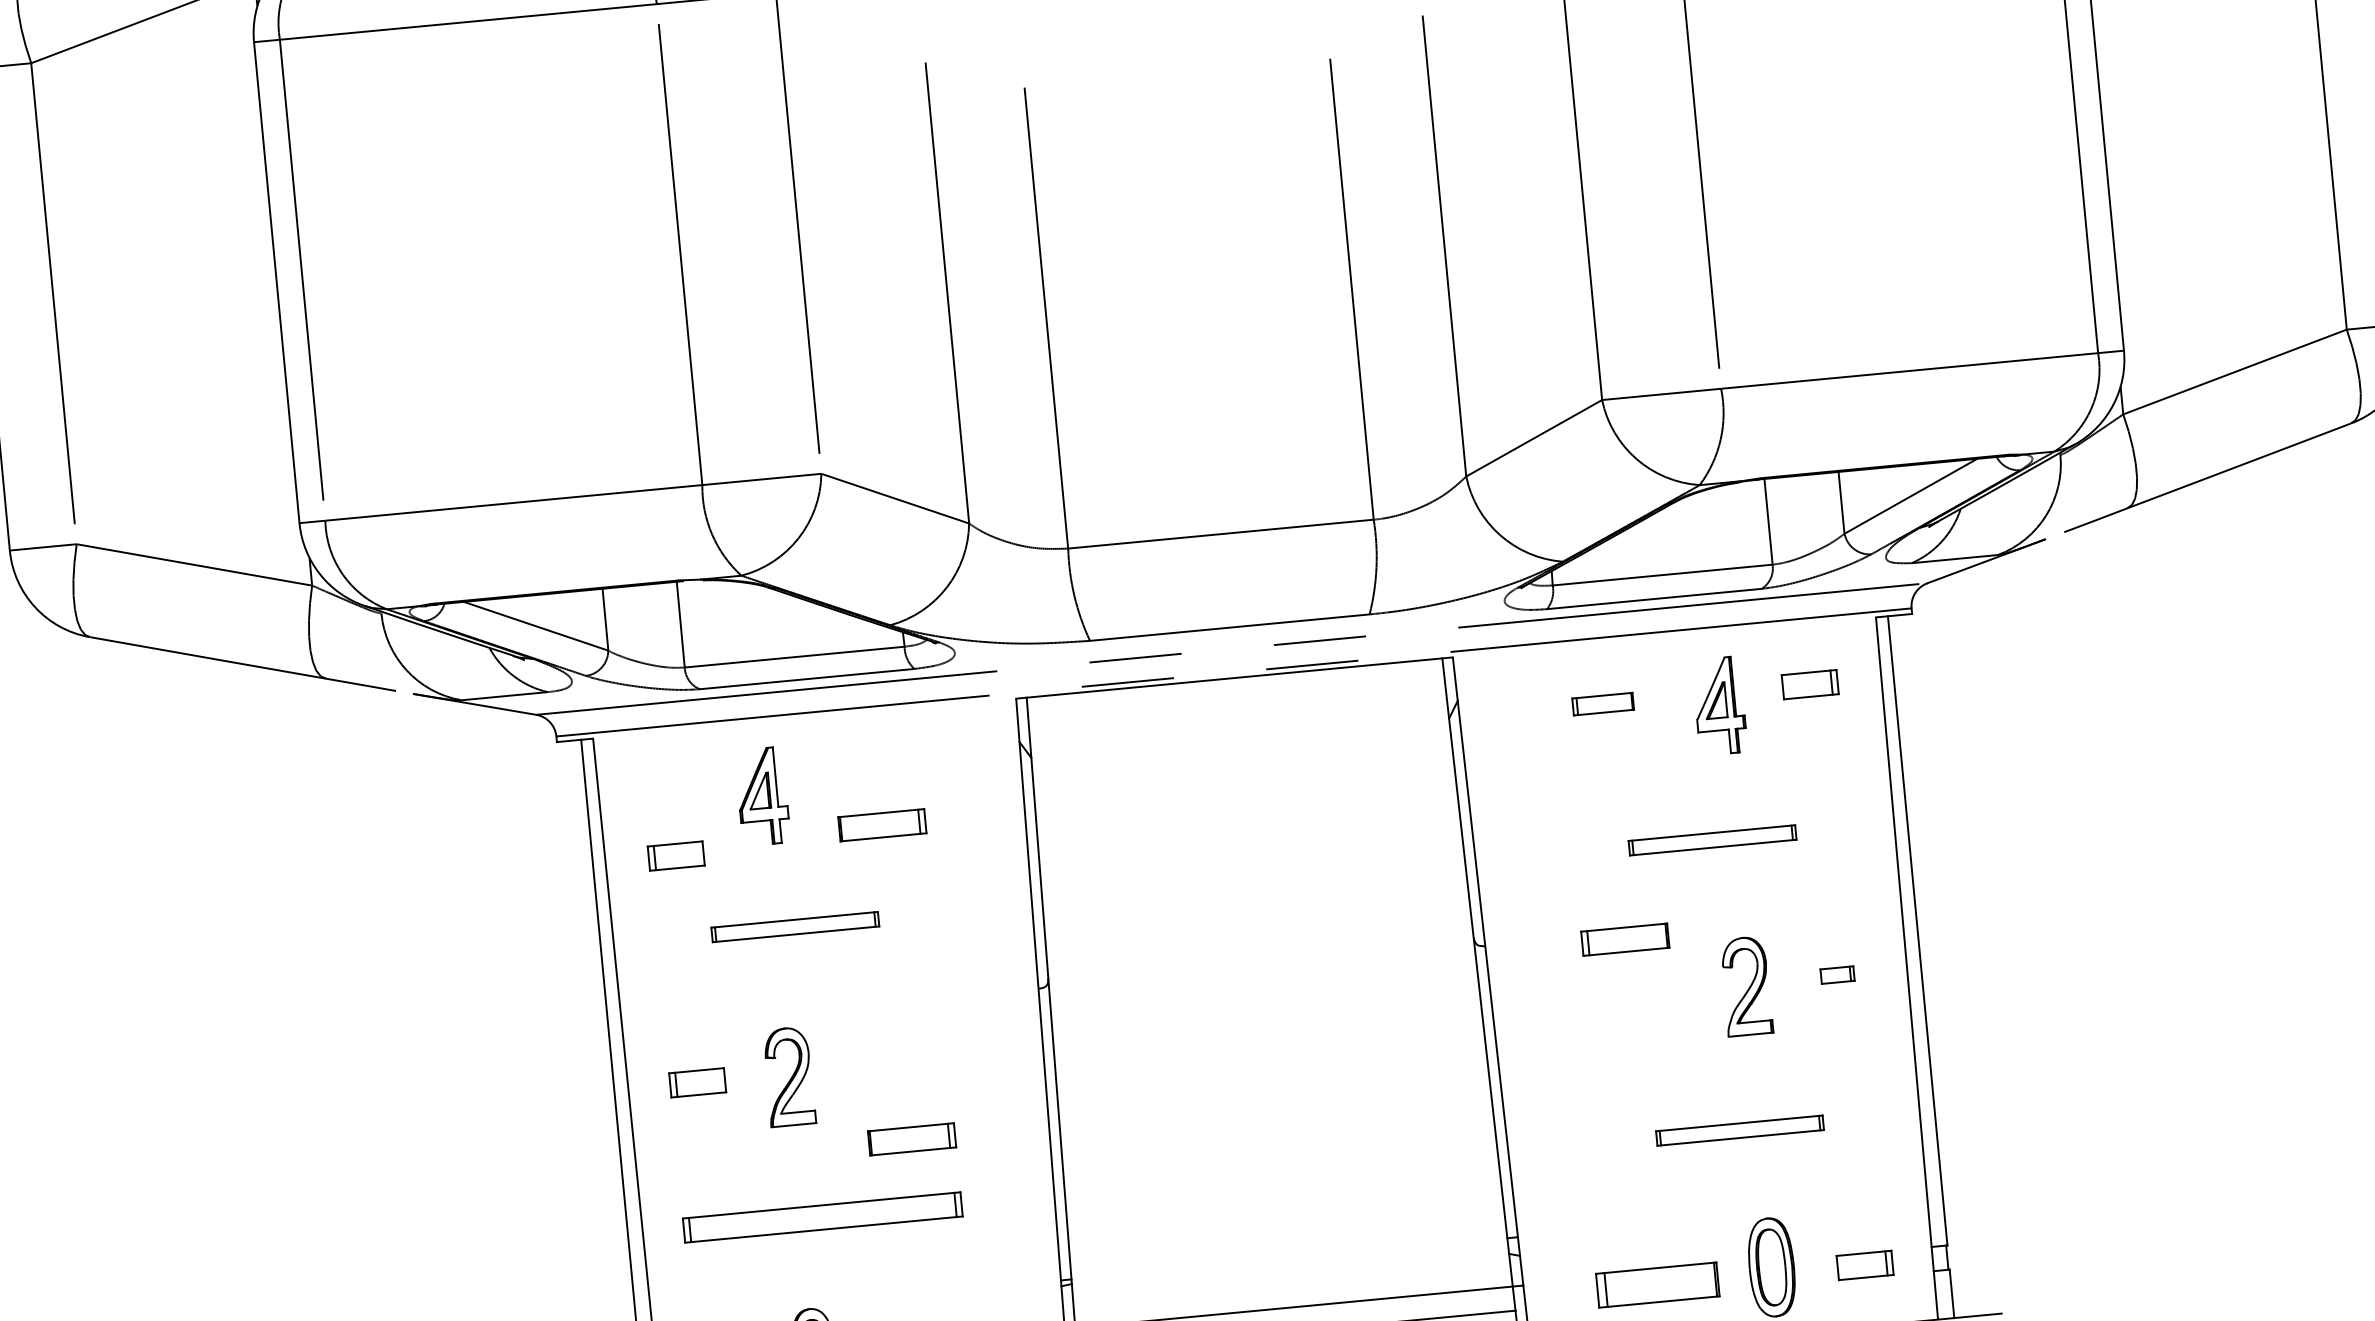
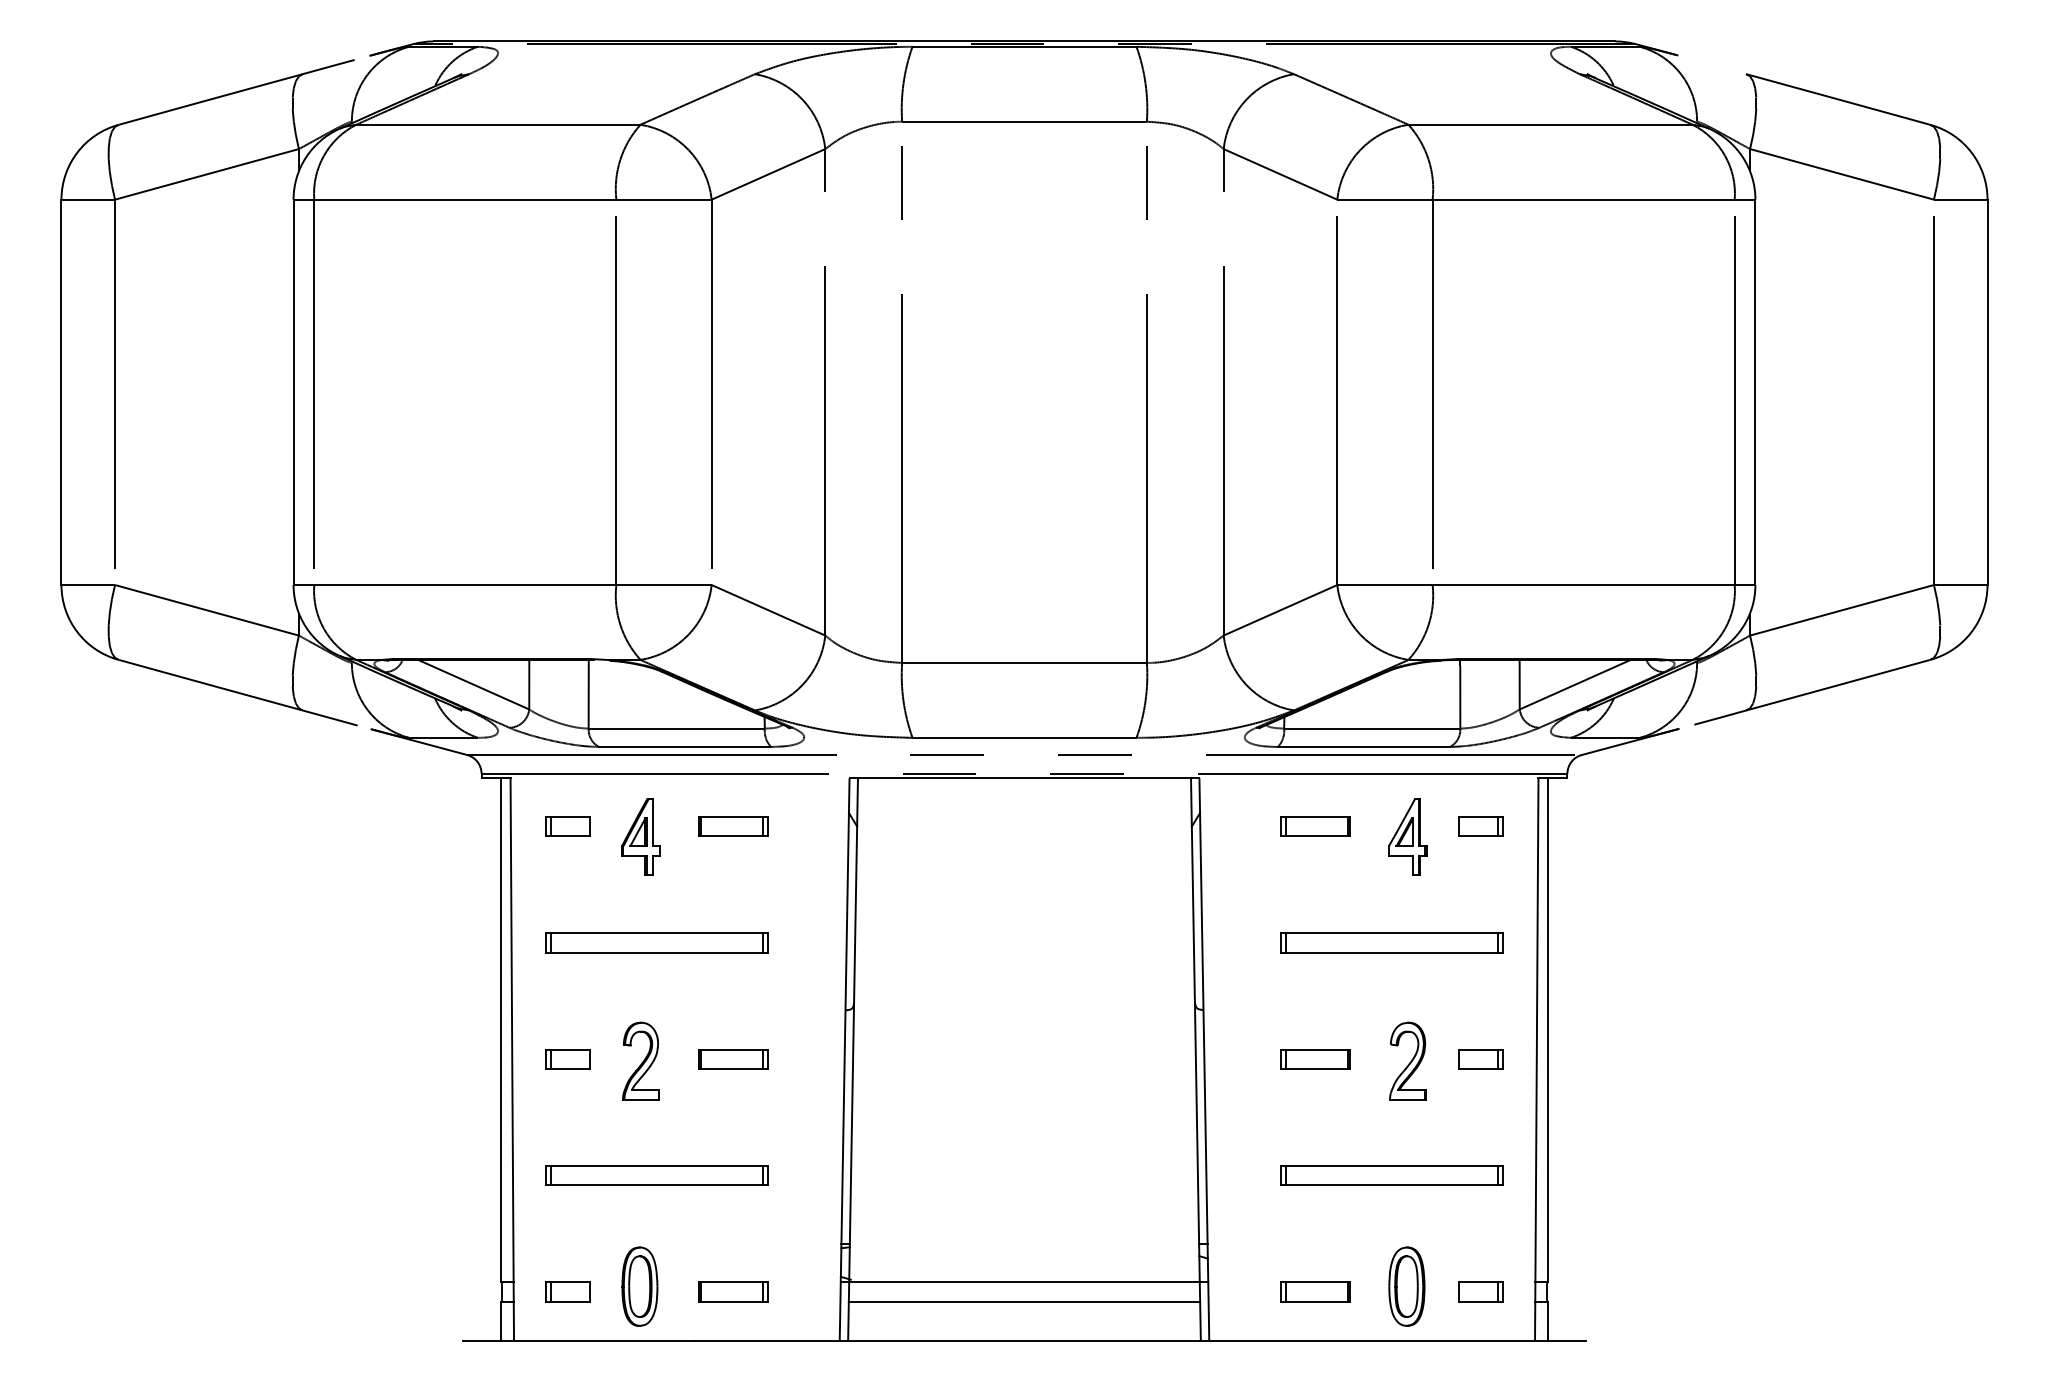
part: (1603, 703) -> (1315, 826), size x1.43
part: (882, 825) -> (733, 826), moved
part: (1711, 839) -> (1391, 942), size x1.67
part: (675, 855) -> (567, 826), moved
part: (794, 926) -> (656, 942), size x1.67
part: (1625, 939) -> (1315, 1059), moved
part: (1836, 975) -> (1480, 1059), size x1.67
part: (1739, 1130) -> (1391, 1175), size x1.67
part: (911, 1139) -> (733, 1059), moved
part: (1658, 1284) -> (1315, 1291), size x0.71

